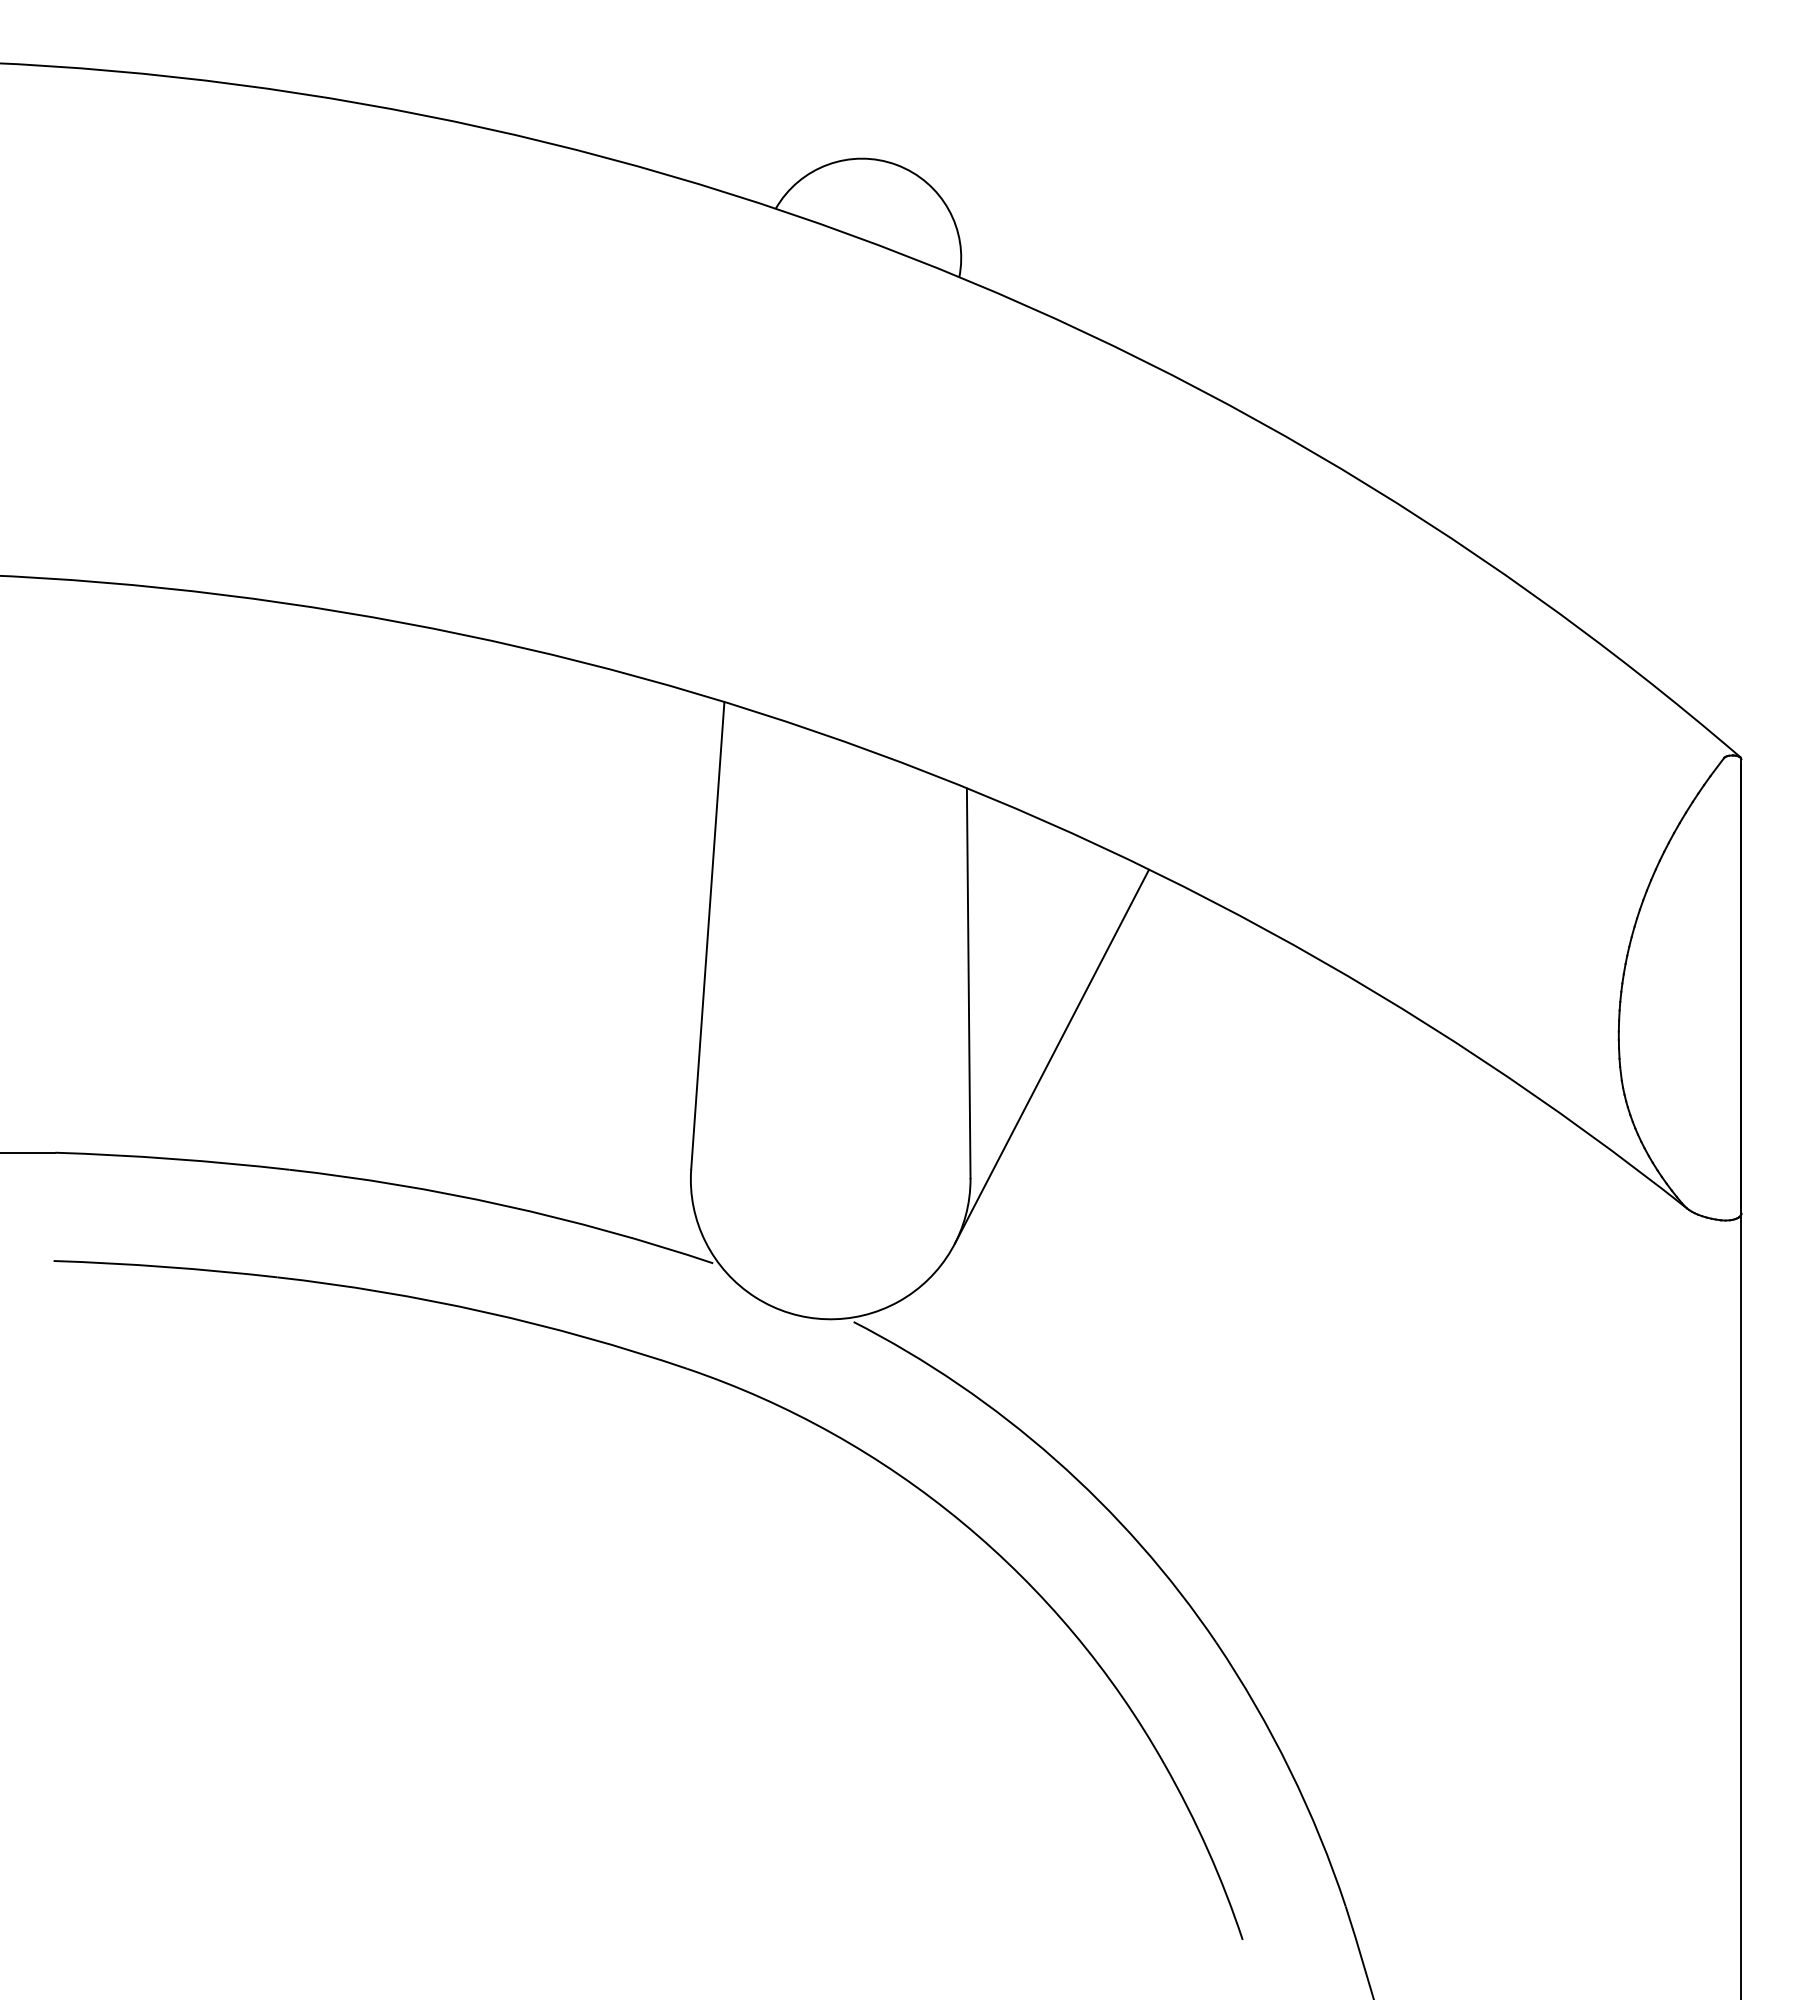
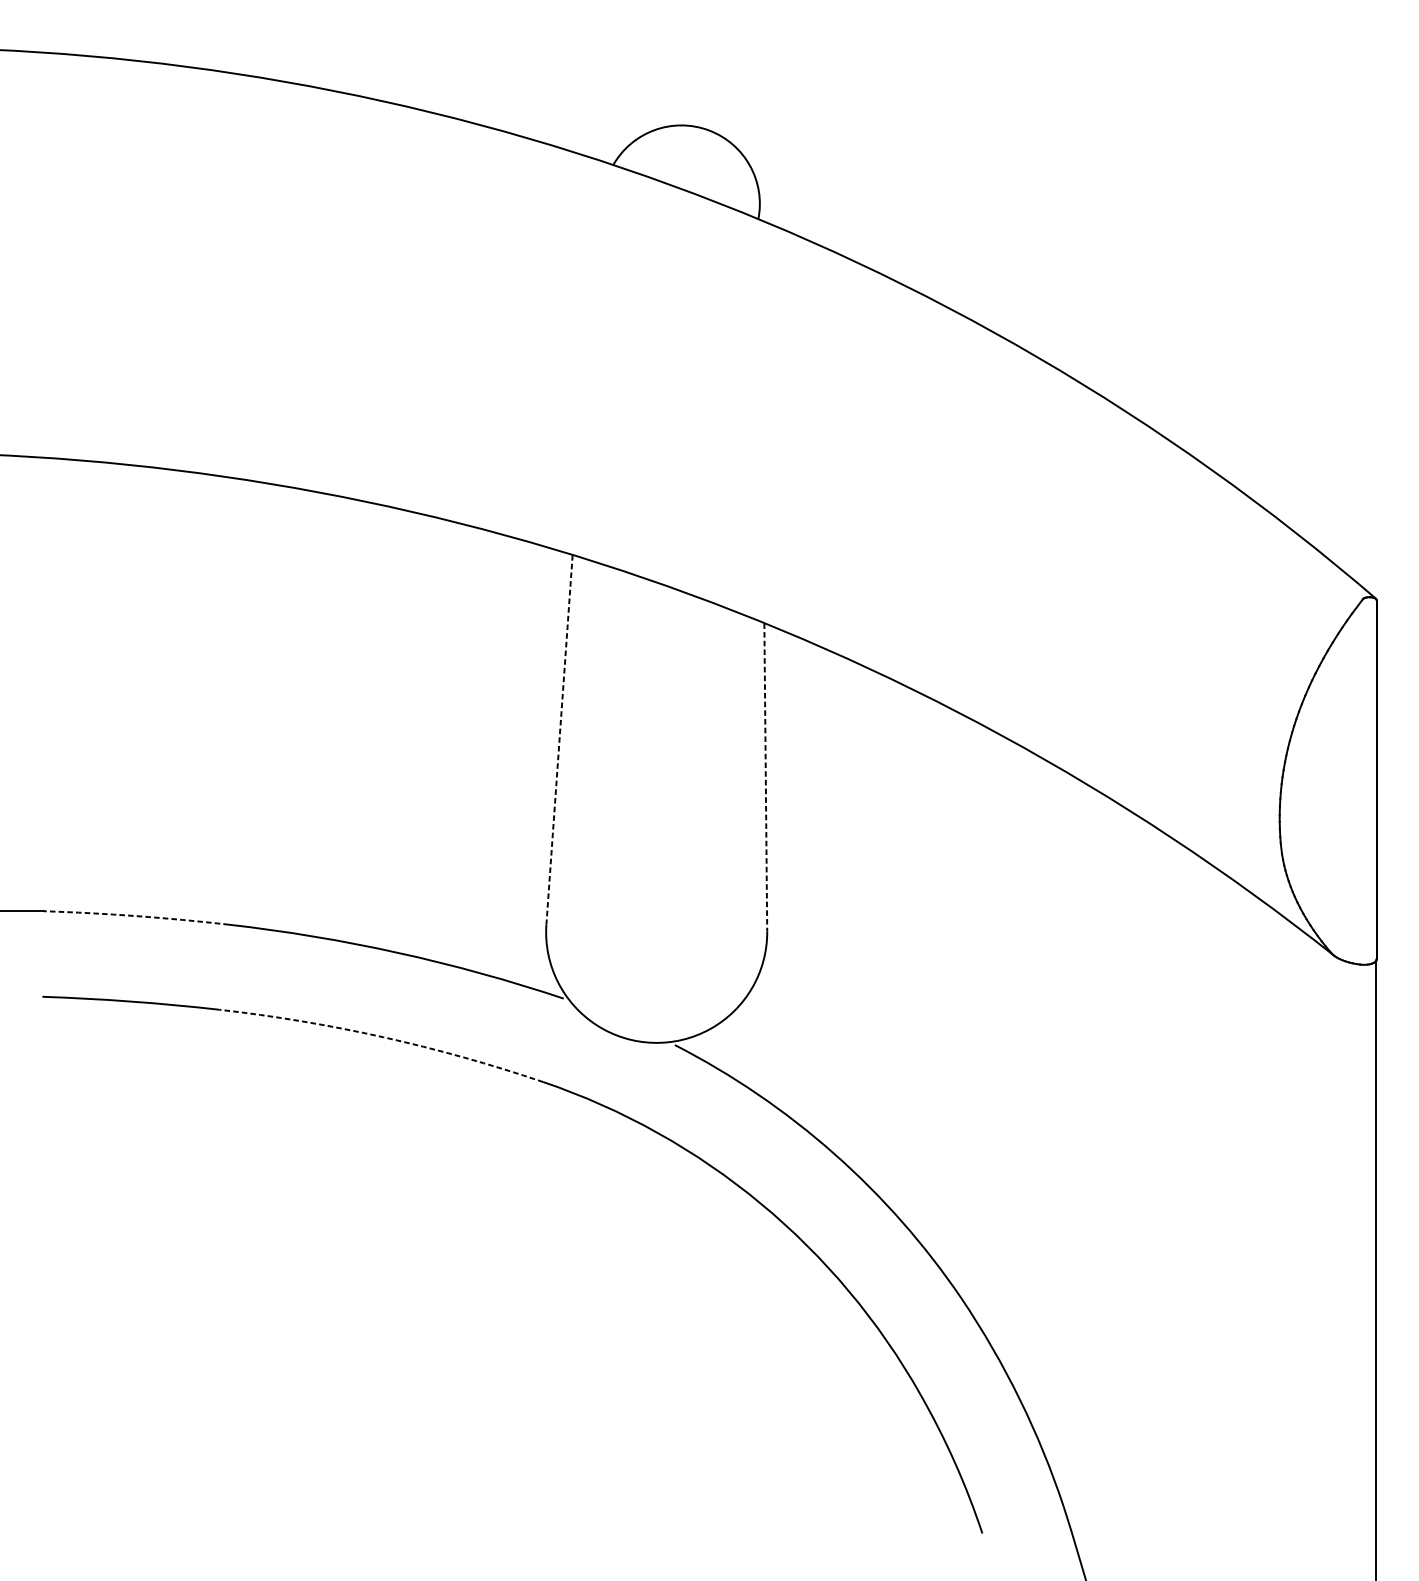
line: (707, 936) -> (559, 740), solid -> dashed
line: (968, 983) -> (765, 777), solid -> dashed
line: (1051, 1056) -> (831, 835), removed
arc: (172, 1158) -> (136, 915), solid -> dashed
arc: (484, 1312) -> (383, 1037), solid -> dashed

